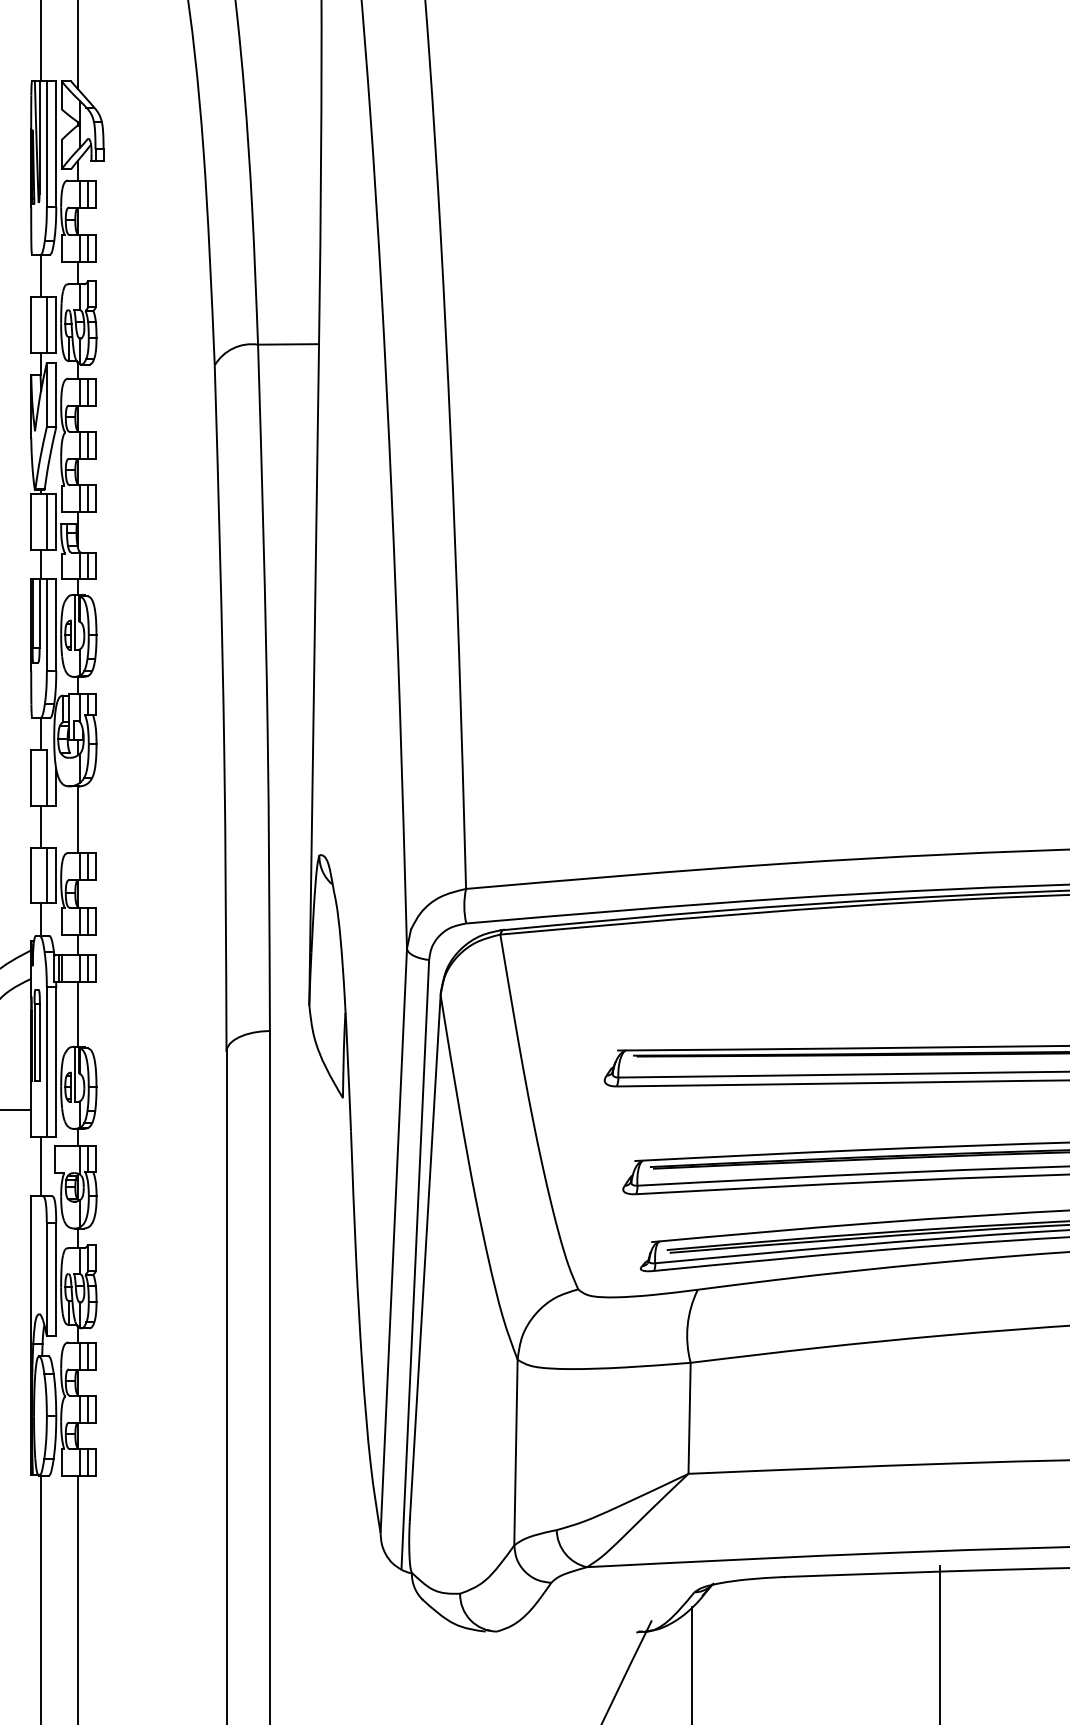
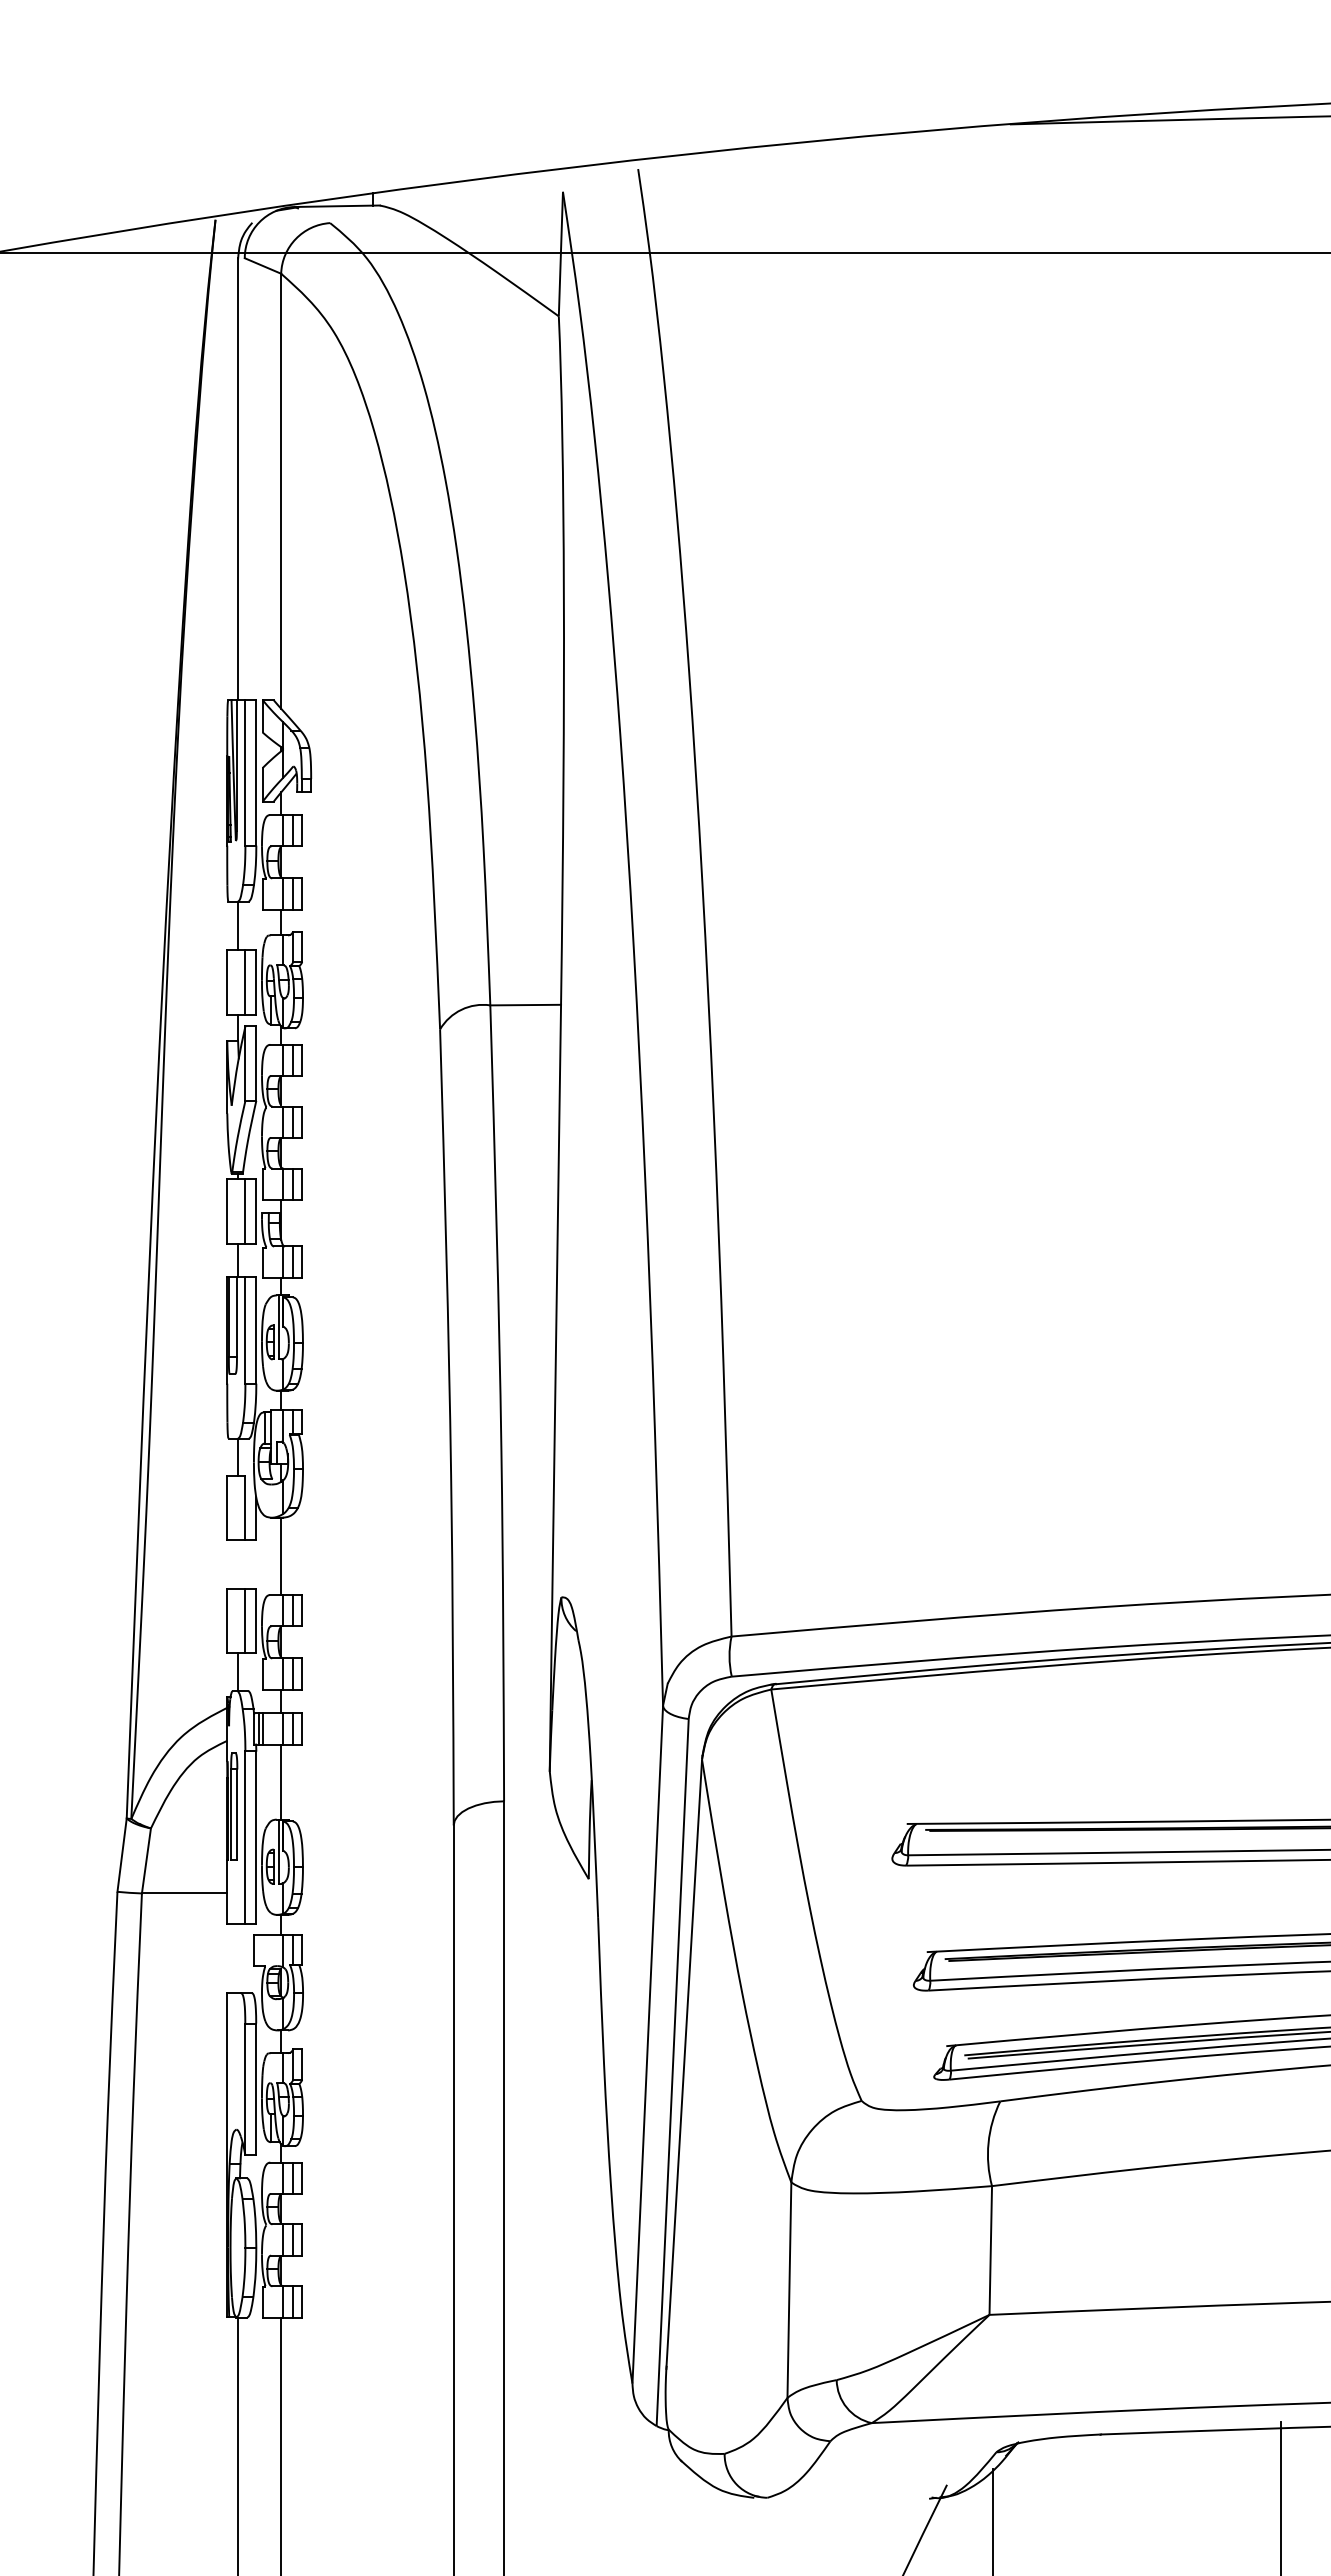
line: (40, 826) -> (238, 1564), removed
line: (40, 1166) -> (238, 1958), removed

